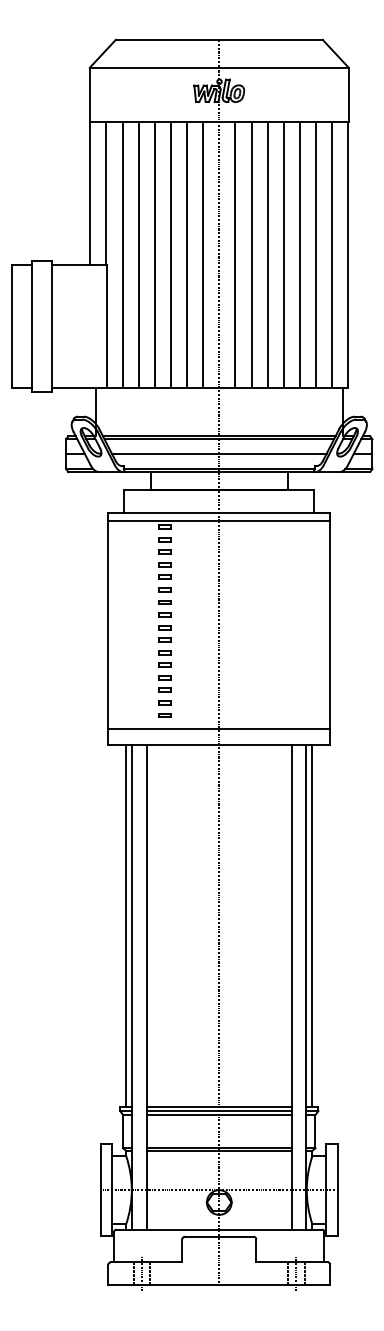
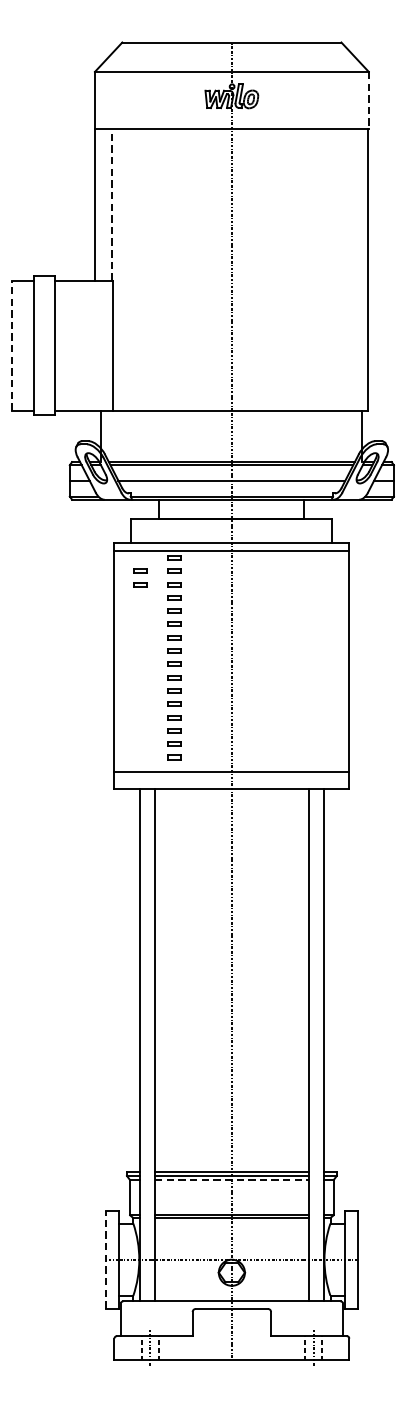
line: (348, 95) -> (368, 101), solid -> dashed
line: (106, 193) -> (112, 205), solid -> dashed
line: (122, 254) -> (129, 269), removed
line: (138, 254) -> (146, 269), removed
line: (154, 254) -> (163, 269), removed
line: (170, 254) -> (180, 269), removed
line: (187, 254) -> (198, 269), removed
line: (203, 254) -> (215, 269), removed
line: (235, 254) -> (249, 269), removed
line: (251, 254) -> (265, 269), removed
line: (267, 254) -> (282, 269), removed
line: (283, 254) -> (299, 269), removed
line: (299, 254) -> (316, 269), removed
line: (316, 254) -> (334, 269), removed
line: (332, 254) -> (351, 269), removed
line: (11, 325) -> (11, 344), solid -> dashed
part: (132, 545) -> (140, 577), added
line: (126, 926) -> (133, 980), removed
line: (312, 926) -> (330, 980), removed
line: (219, 1115) -> (232, 1180), solid -> dashed
line: (100, 1189) -> (106, 1258), solid -> dashed

